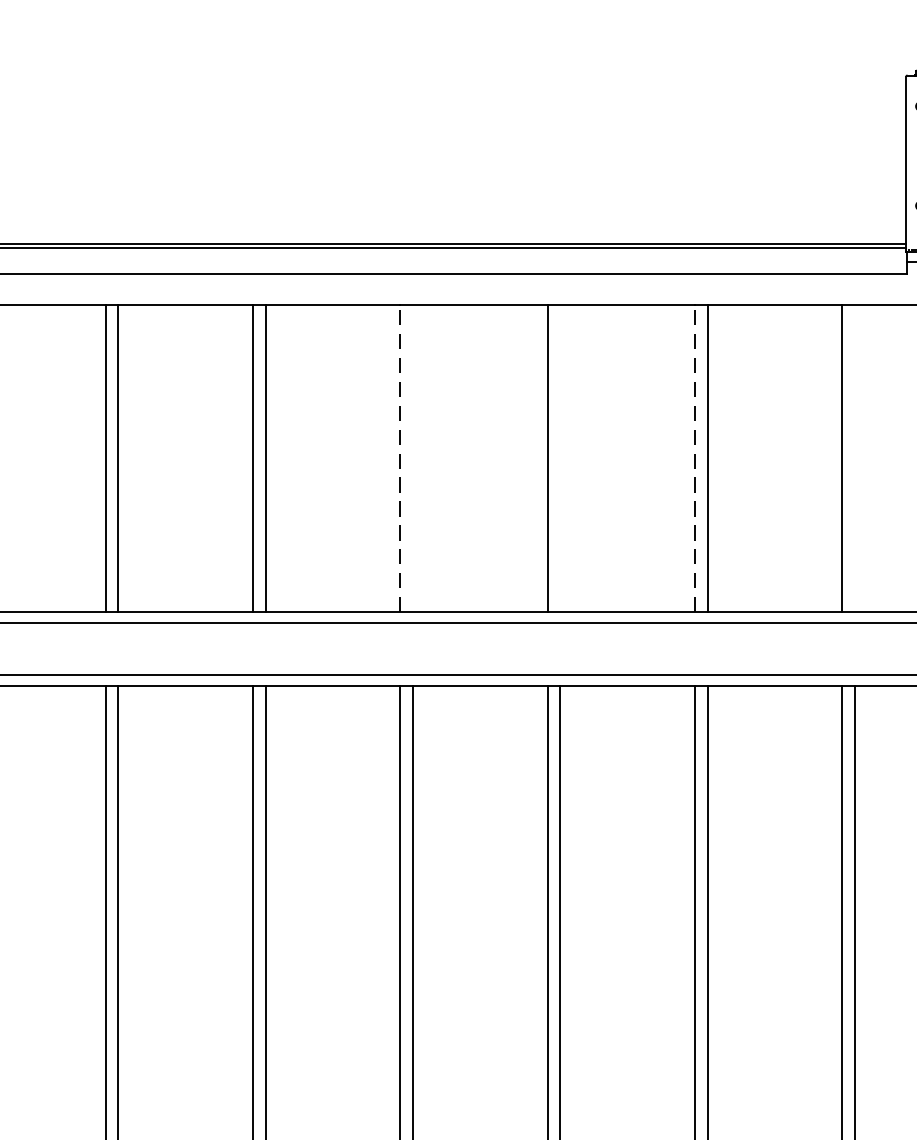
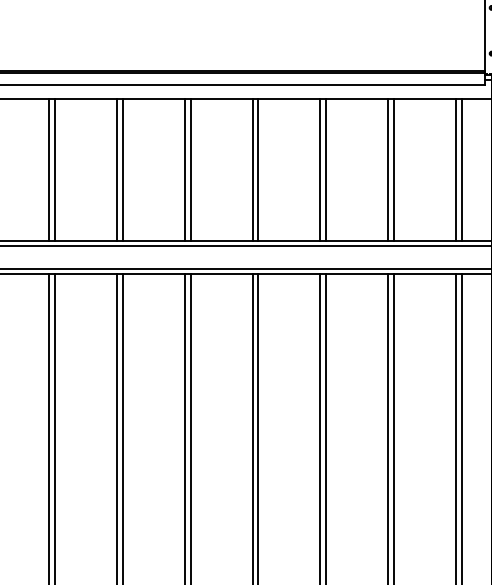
line: (400, 457) -> (252, 169), dashed -> solid
line: (413, 457) -> (258, 169), added
line: (561, 457) -> (326, 169), added
line: (695, 457) -> (388, 169), dashed -> solid
line: (854, 457) -> (461, 169), added

